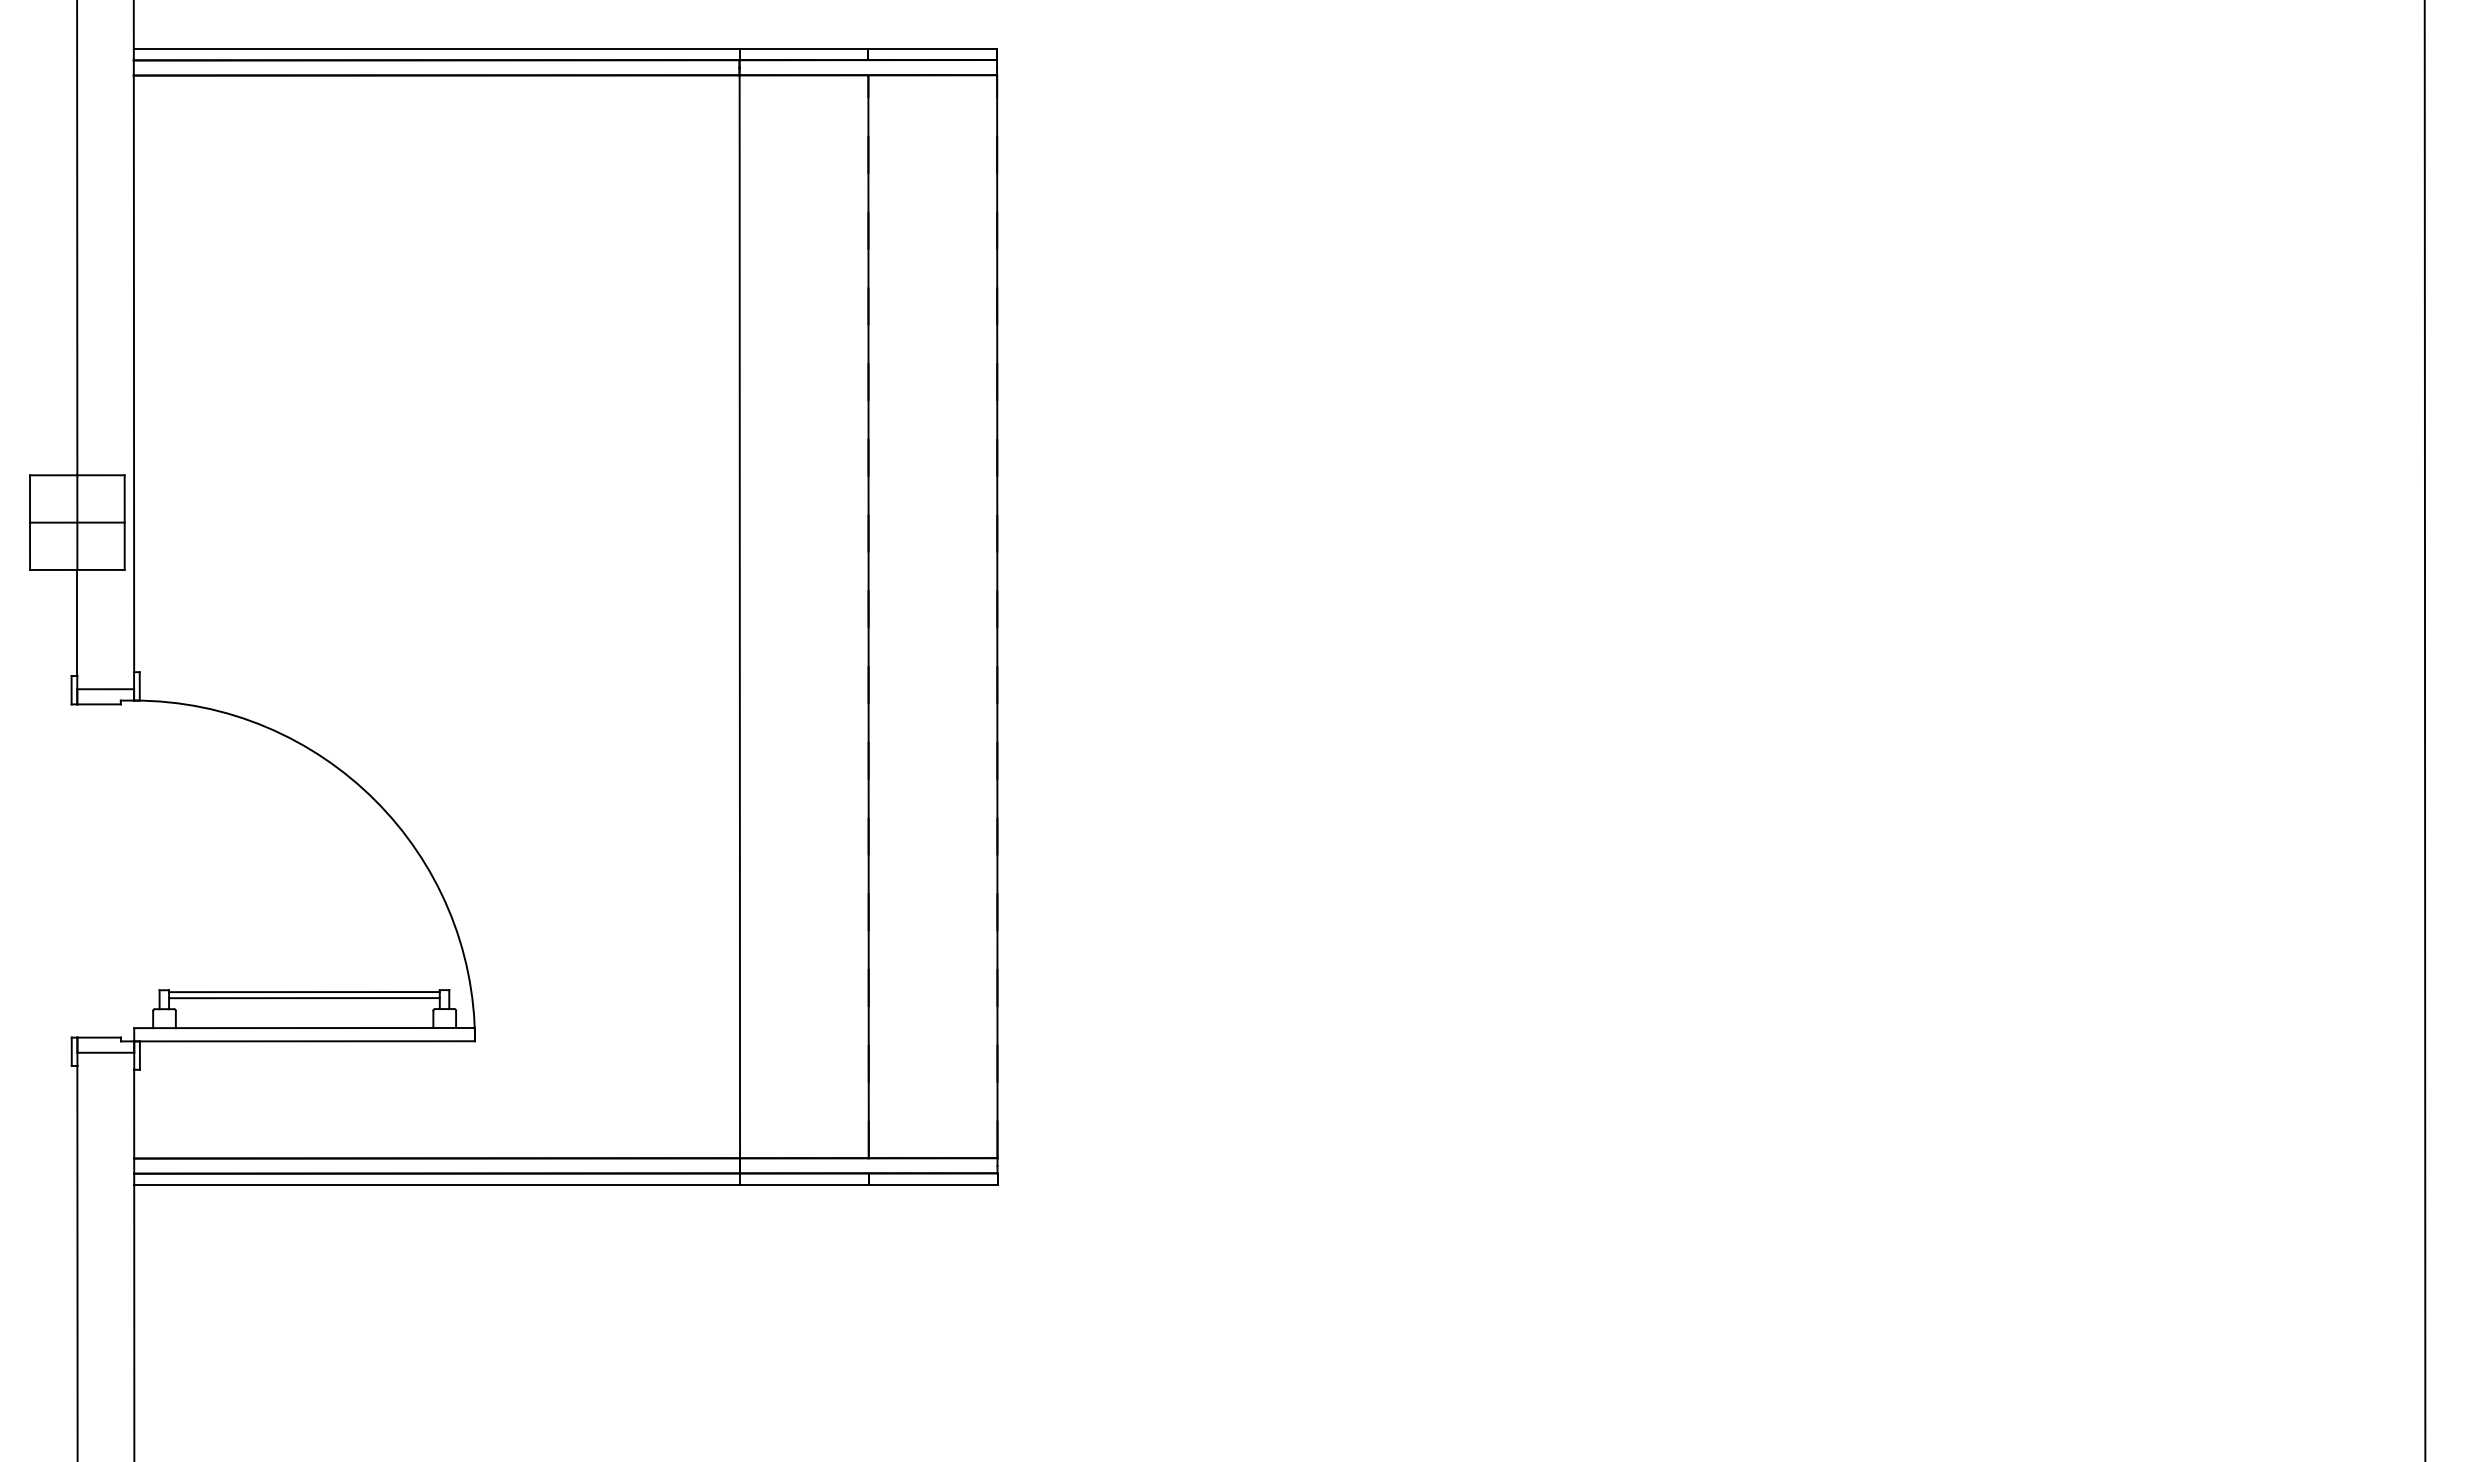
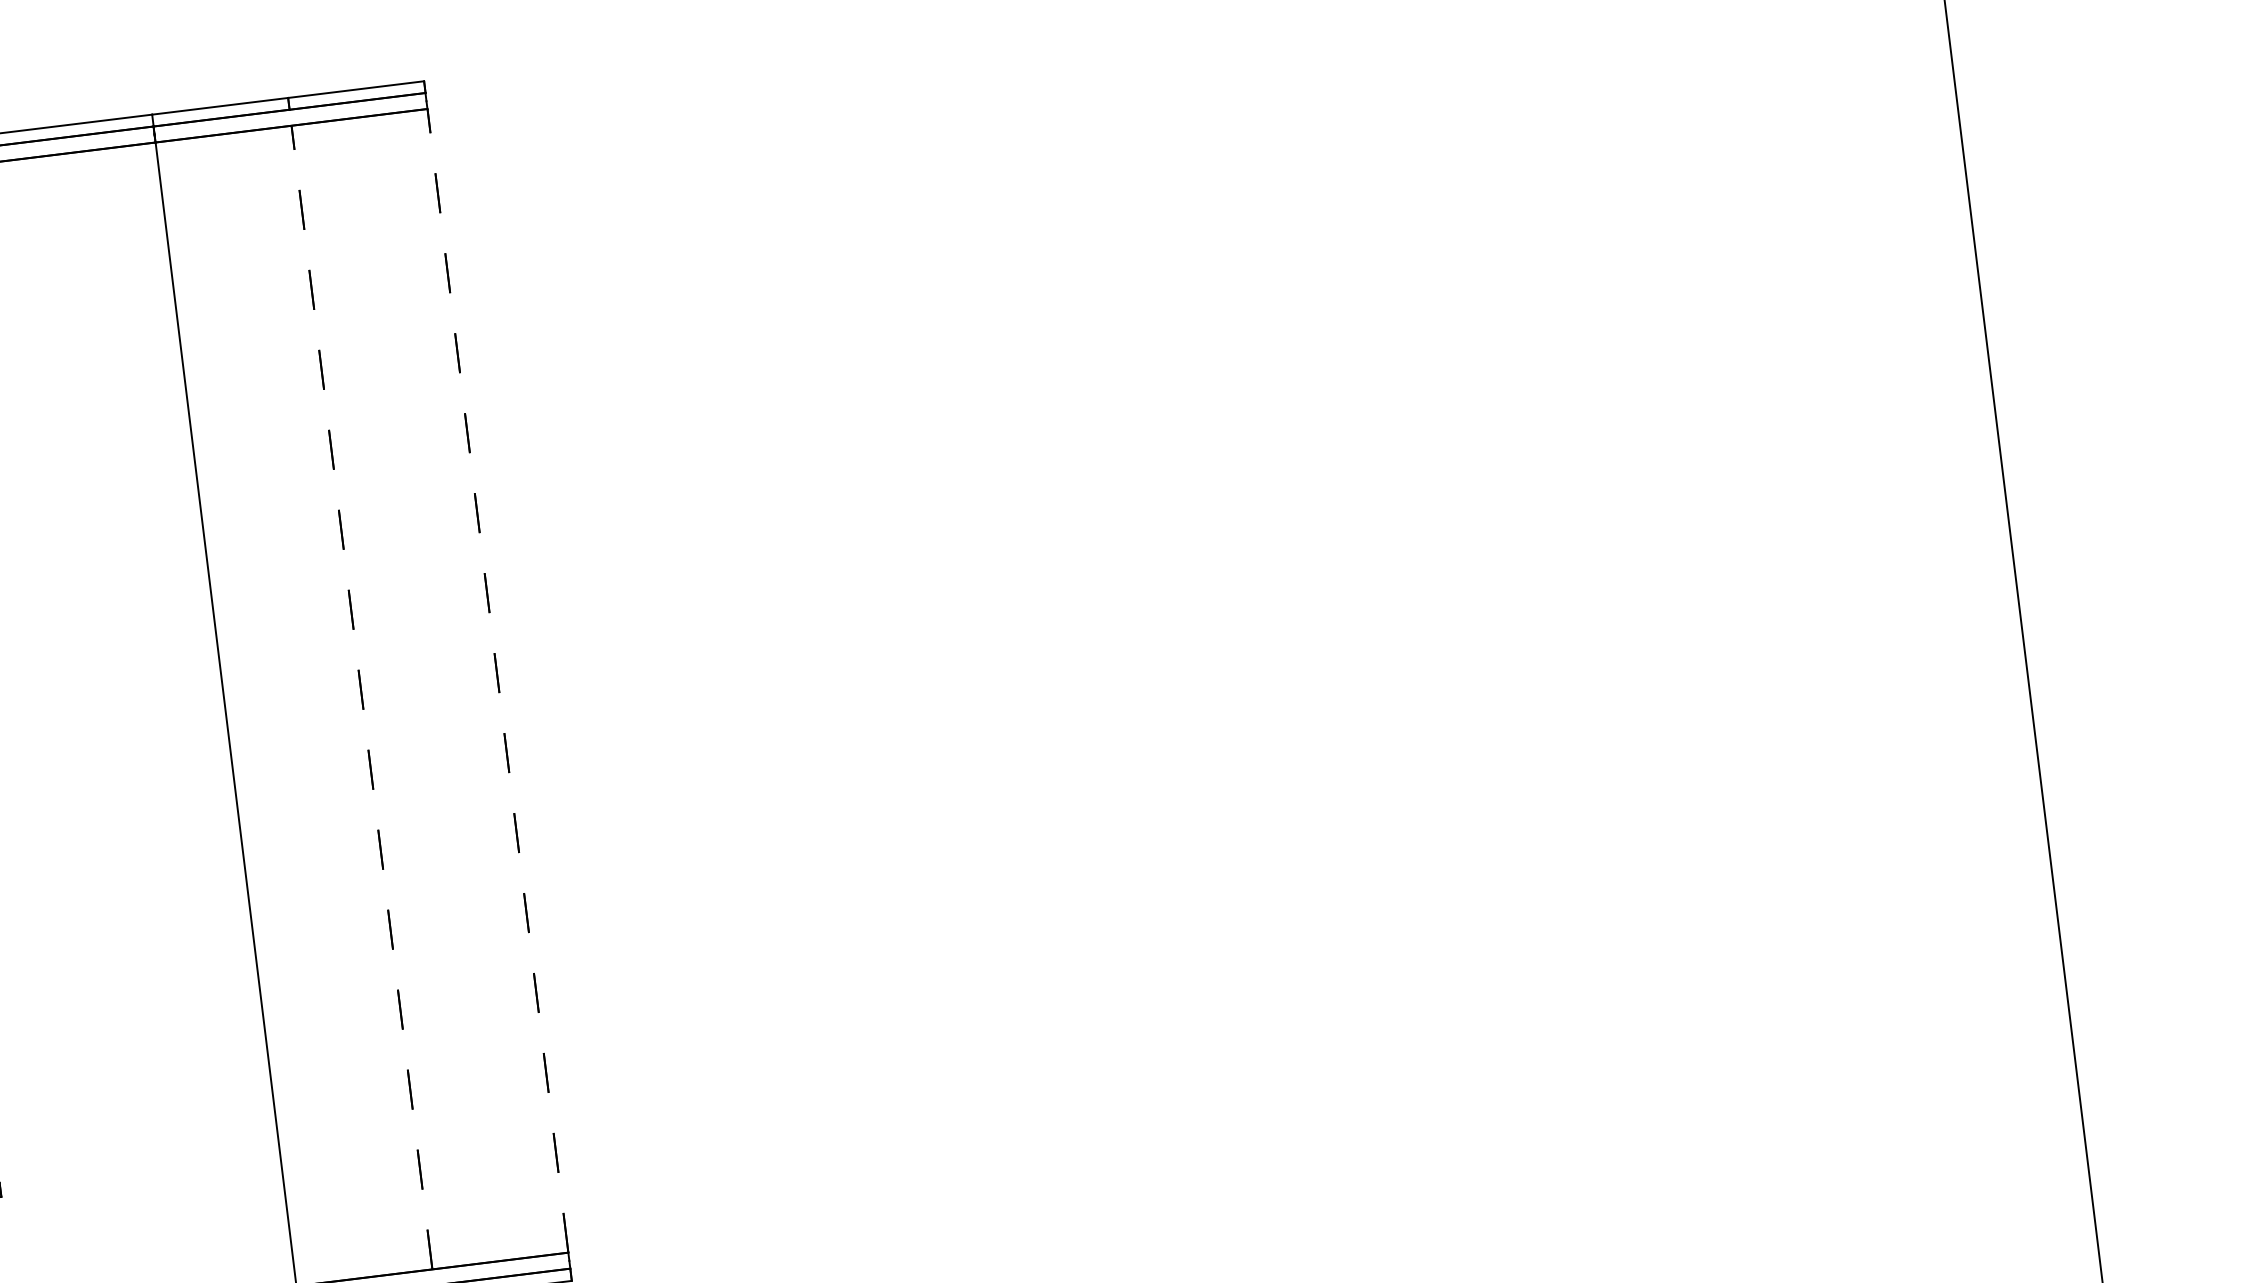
line: (868, 616) -> (361, 697), solid -> dashed
line: (997, 616) -> (498, 680), solid -> dashed

